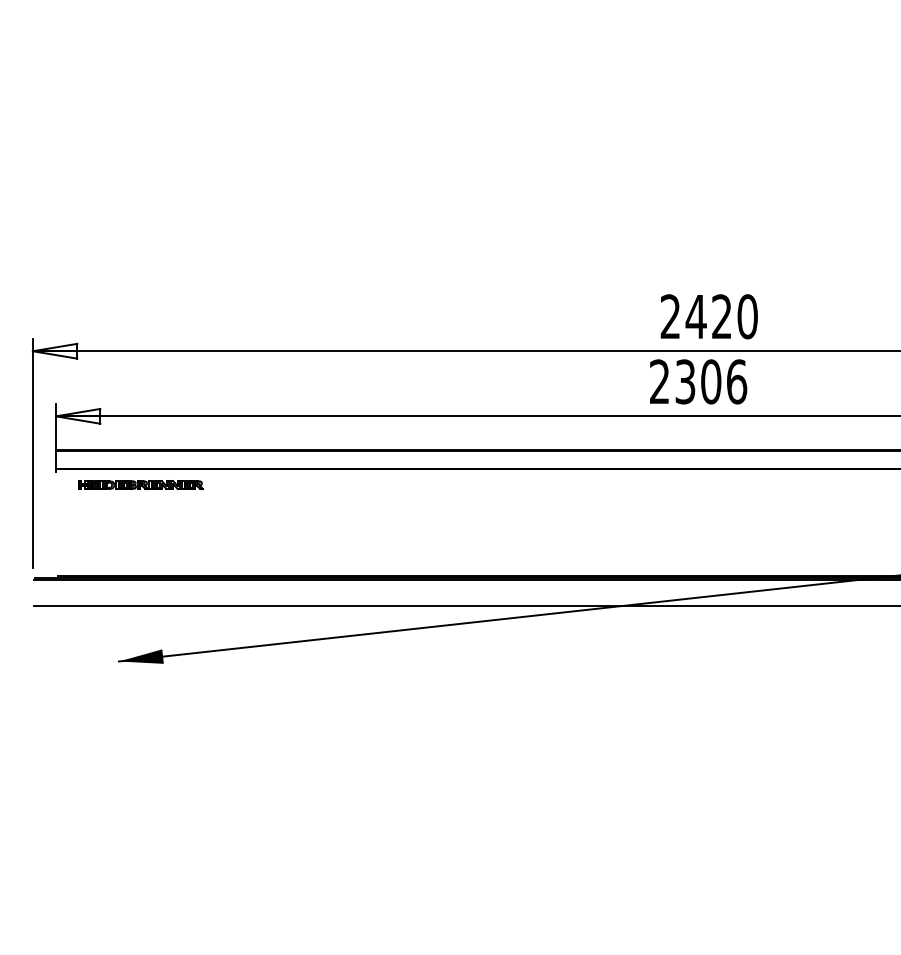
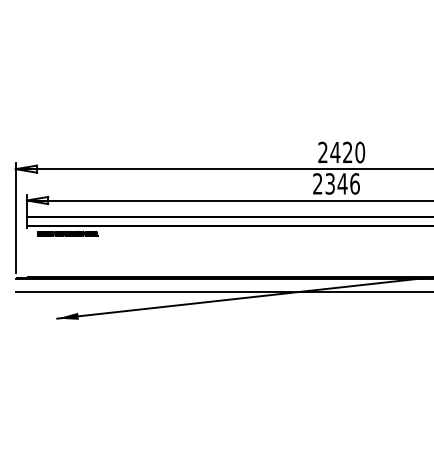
text: (710, 381) -> (342, 183), 2306 -> 2346

